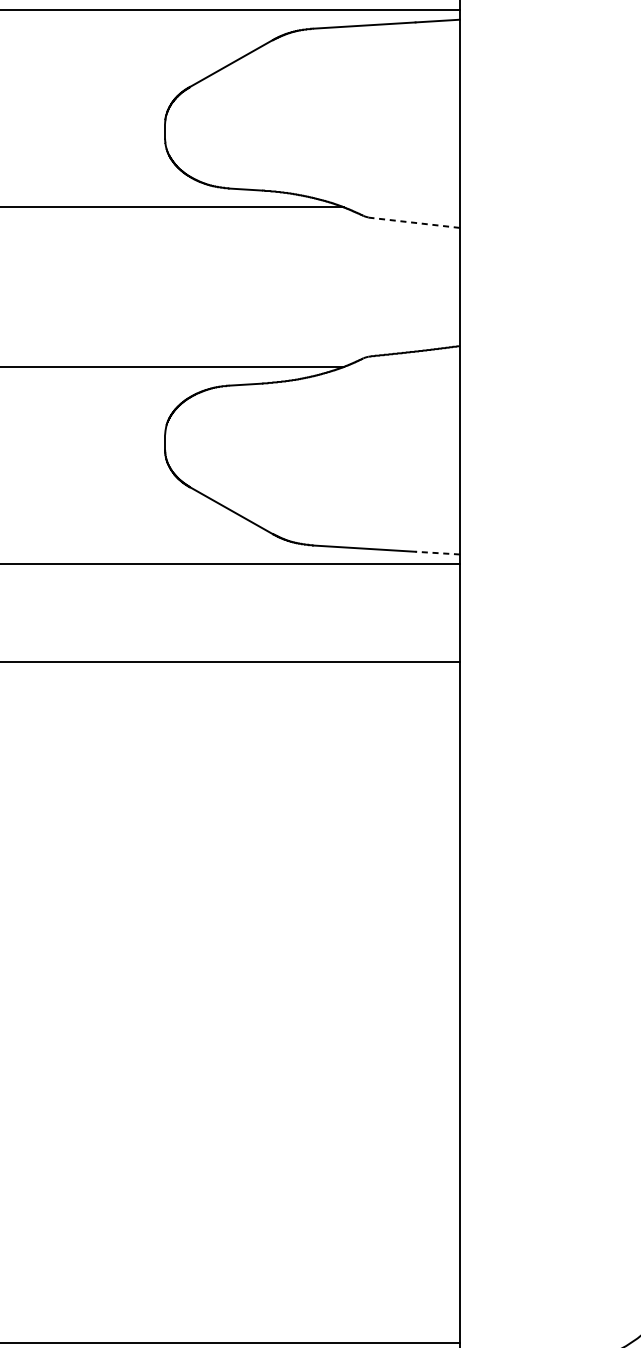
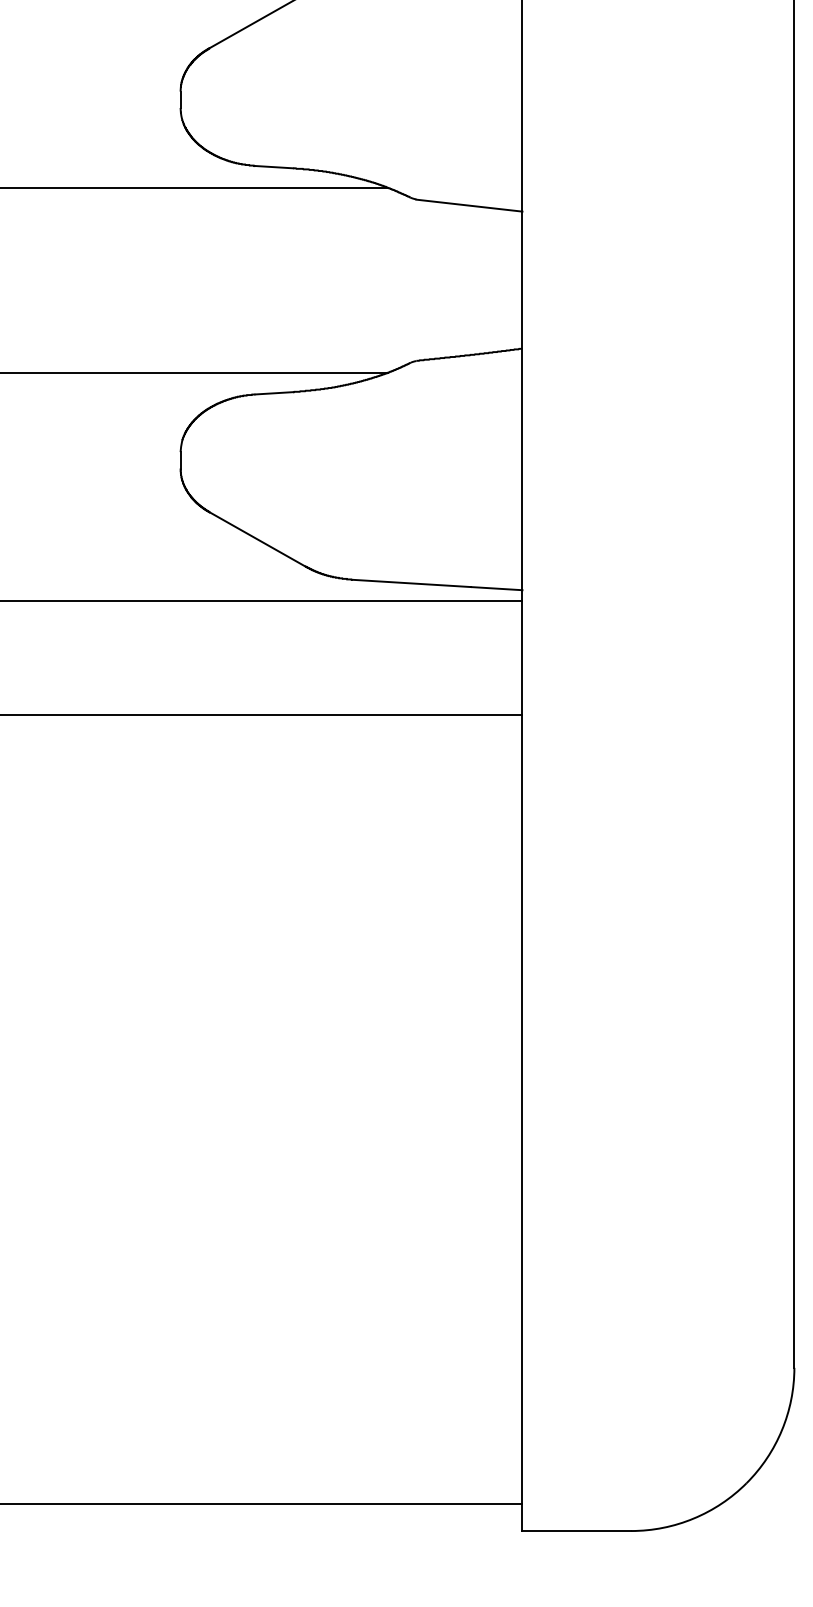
line: (414, 222) -> (469, 205), dashed -> solid
line: (437, 553) -> (496, 588), dashed -> solid

